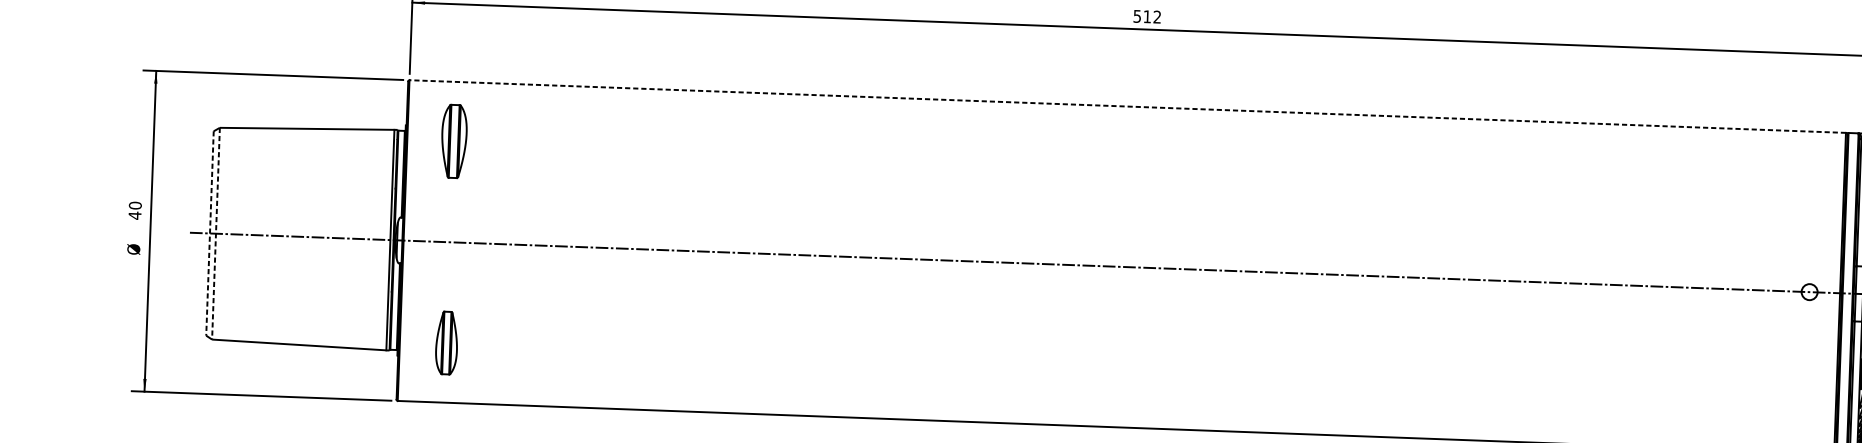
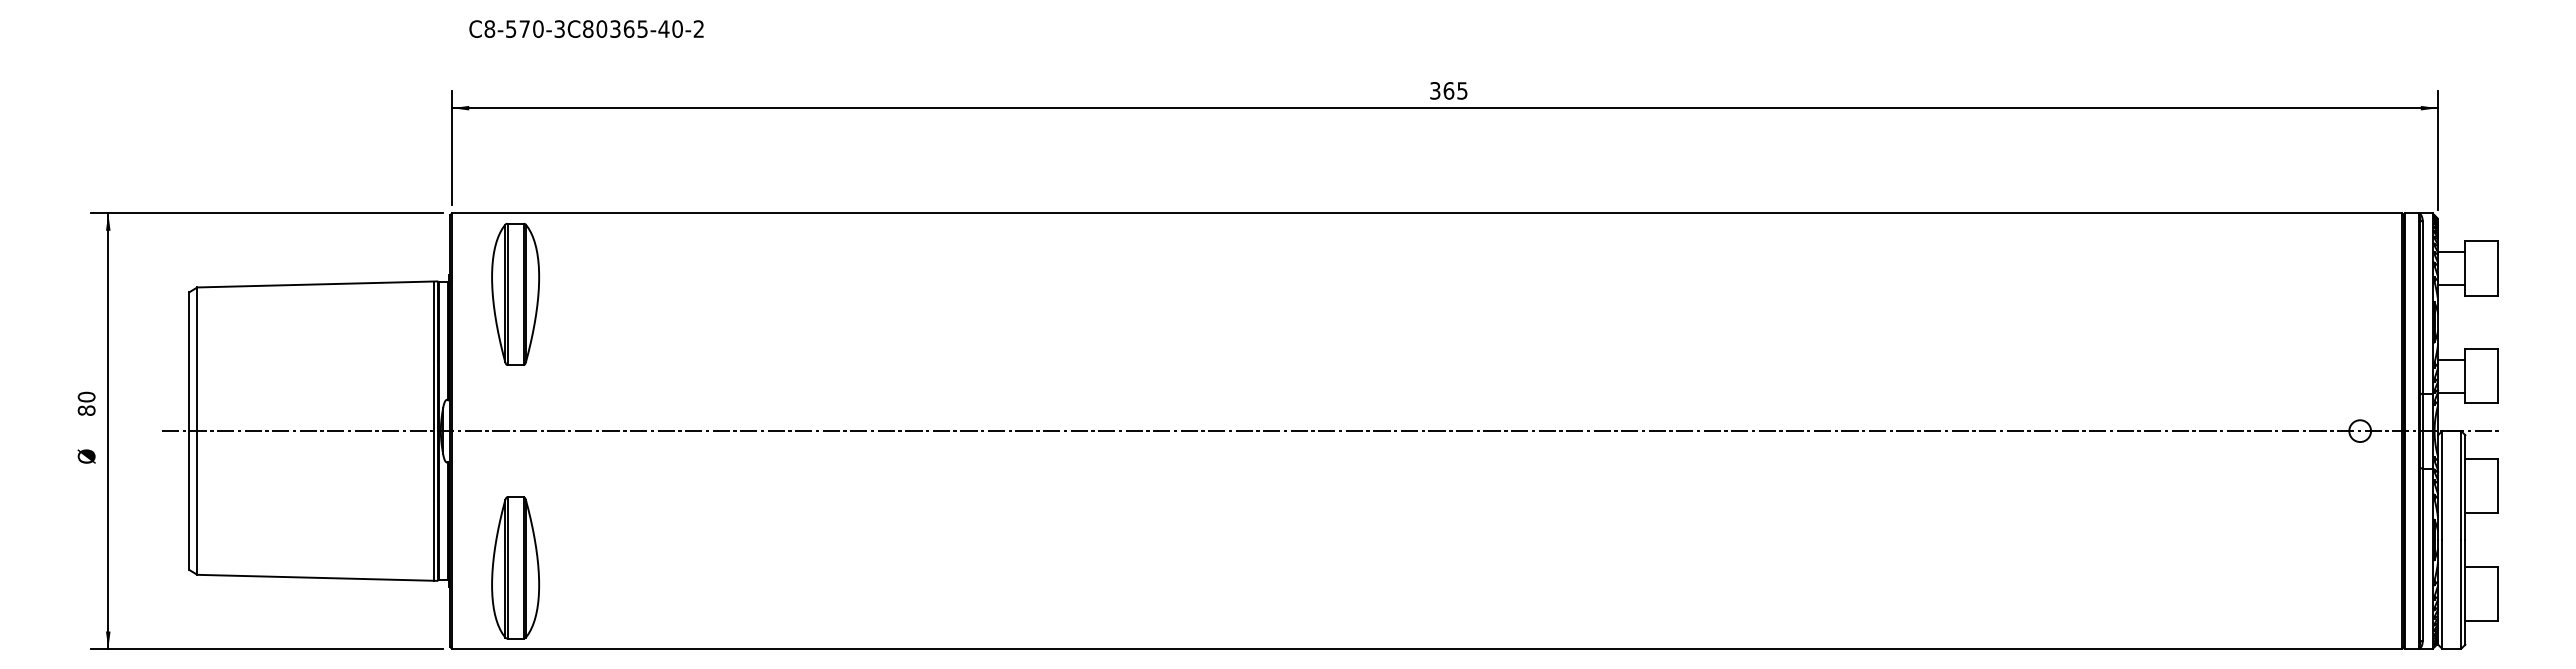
text: (1147, 16) -> (1448, 90), 512 -> 365
line: (1127, 106) -> (1426, 213), dashed -> solid
part: (454, 140) -> (515, 293), size x1.43
text: (134, 215) -> (86, 410), 40 -> 80
line: (210, 233) -> (189, 431), dashed -> solid
line: (216, 233) -> (197, 431), dashed -> solid
part: (446, 342) -> (515, 567), size x1.67

